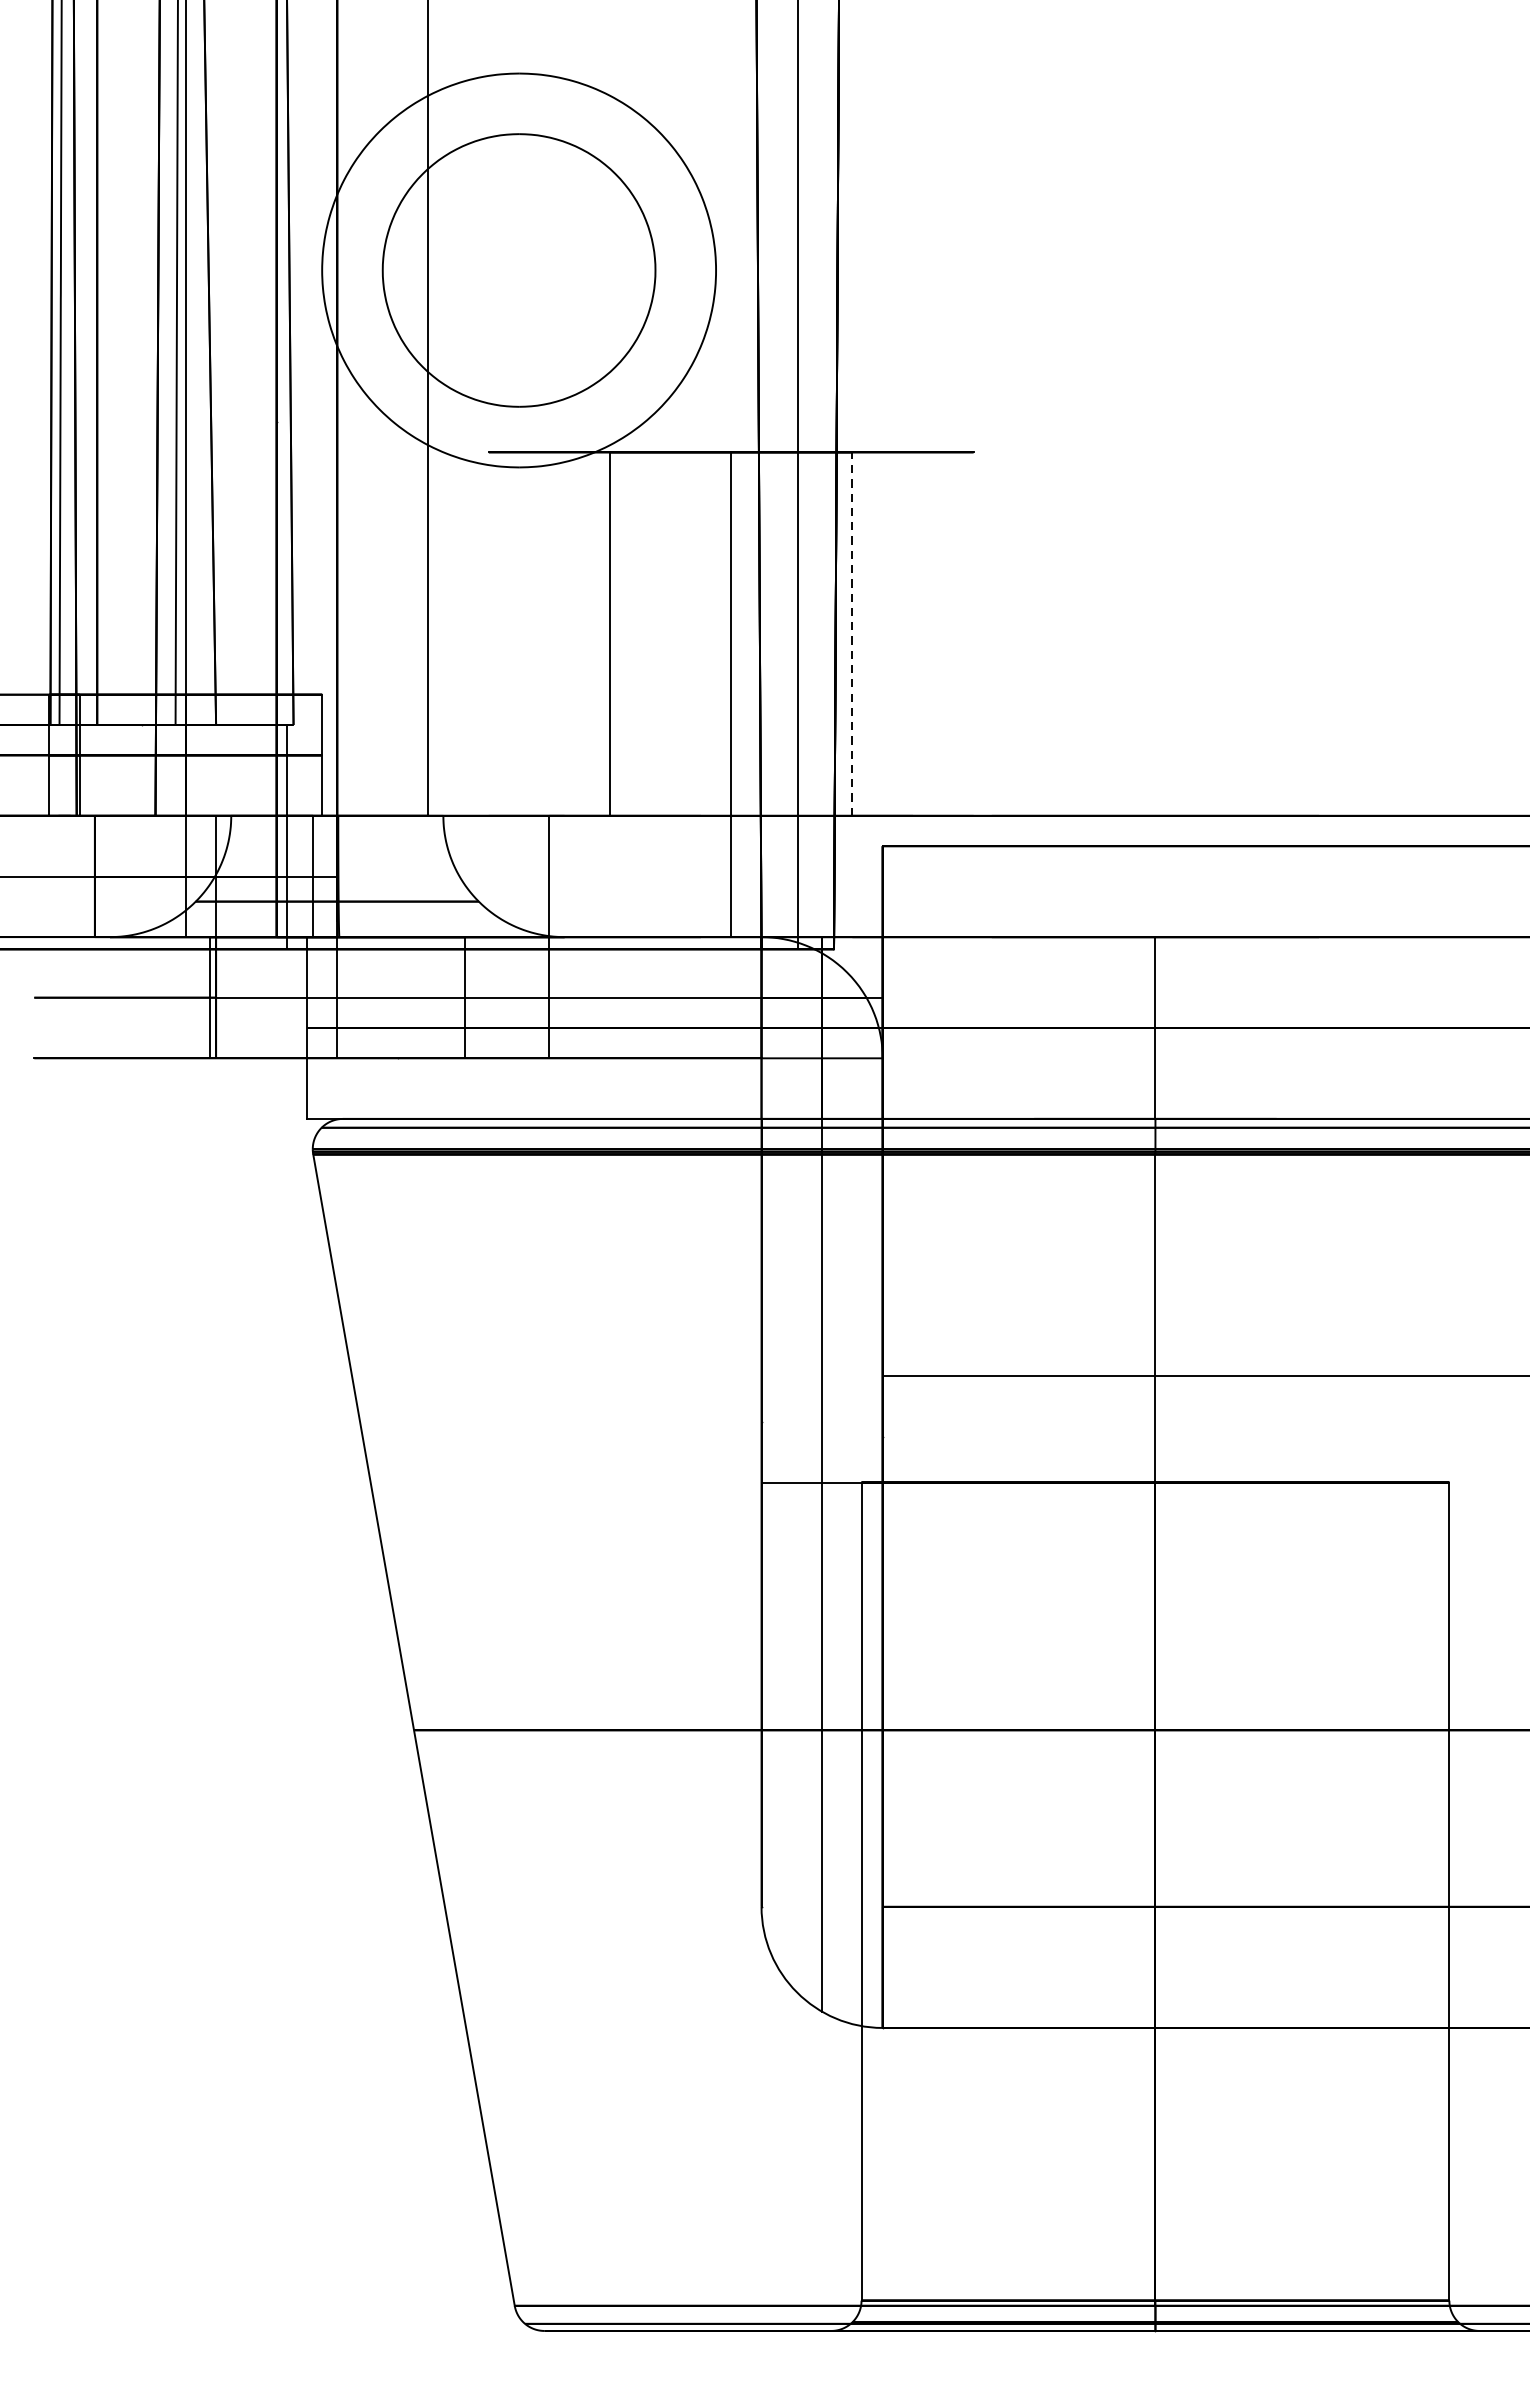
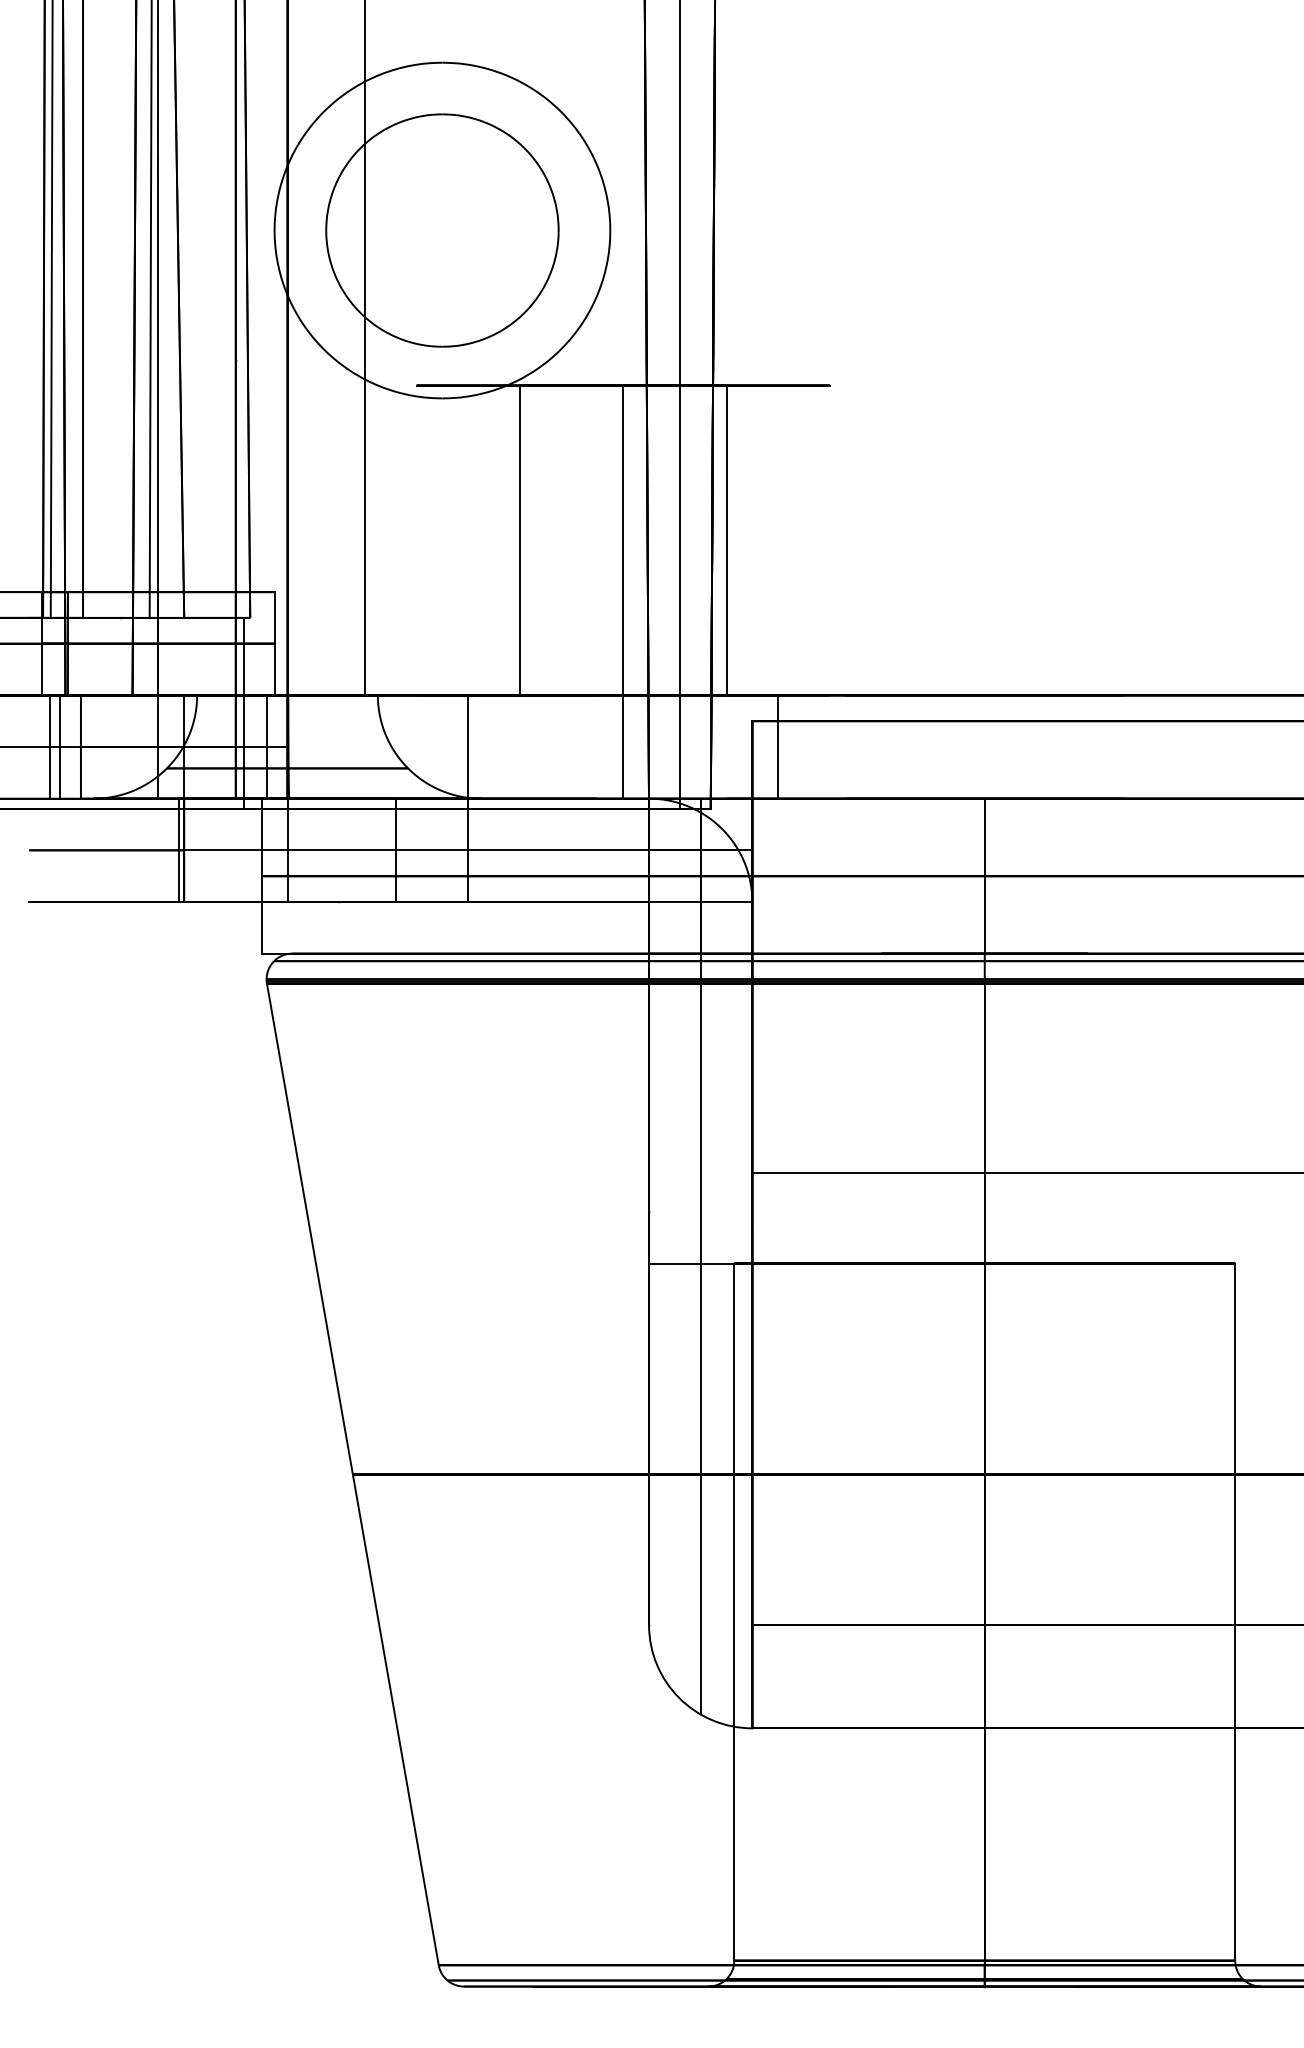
line: (852, 634) -> (726, 540), dashed -> solid
line: (58, 875) -> (49, 746), added
line: (70, 875) -> (60, 746), added
line: (913, 875) -> (778, 746), added

